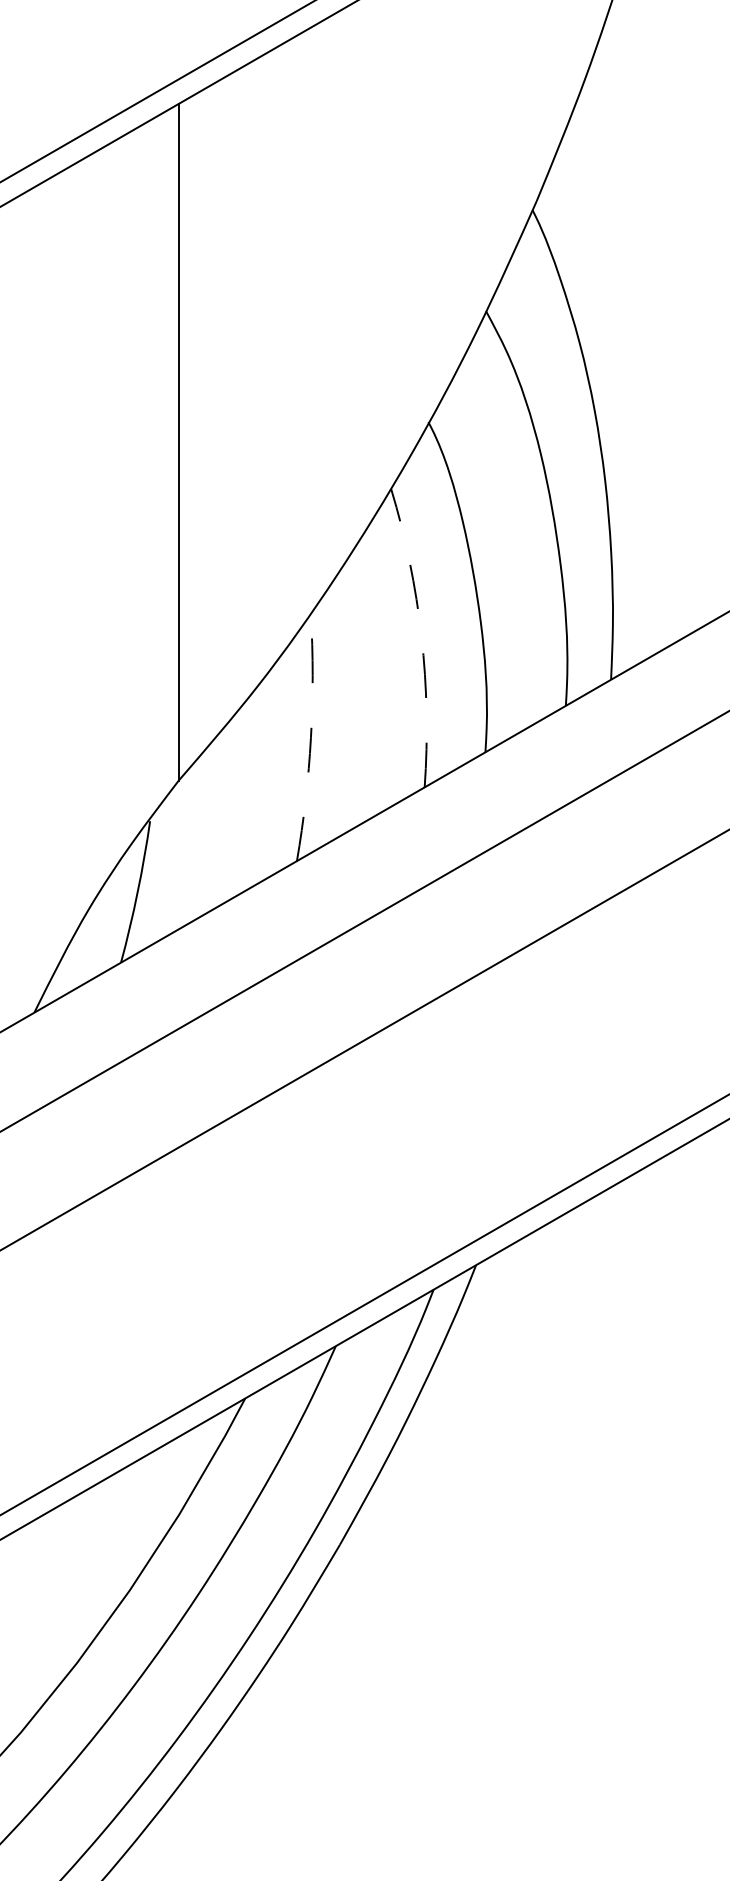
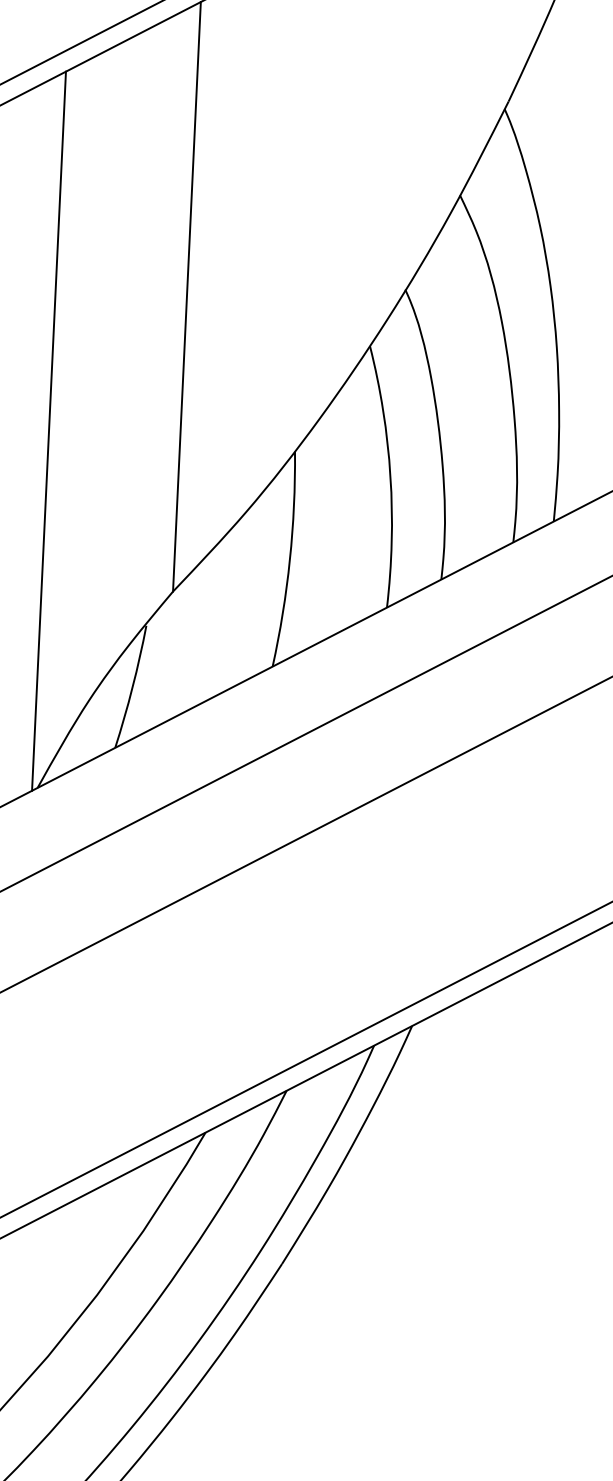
line: (28, 603) -> (49, 431), added
arc: (421, 636) -> (390, 476), dashed -> solid
arc: (310, 737) -> (289, 559), dashed -> solid

